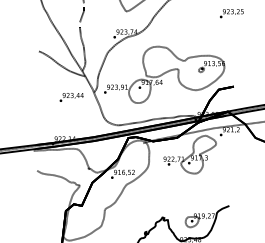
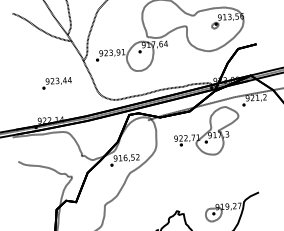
text: (71, 97) -> (56, 83), moved

